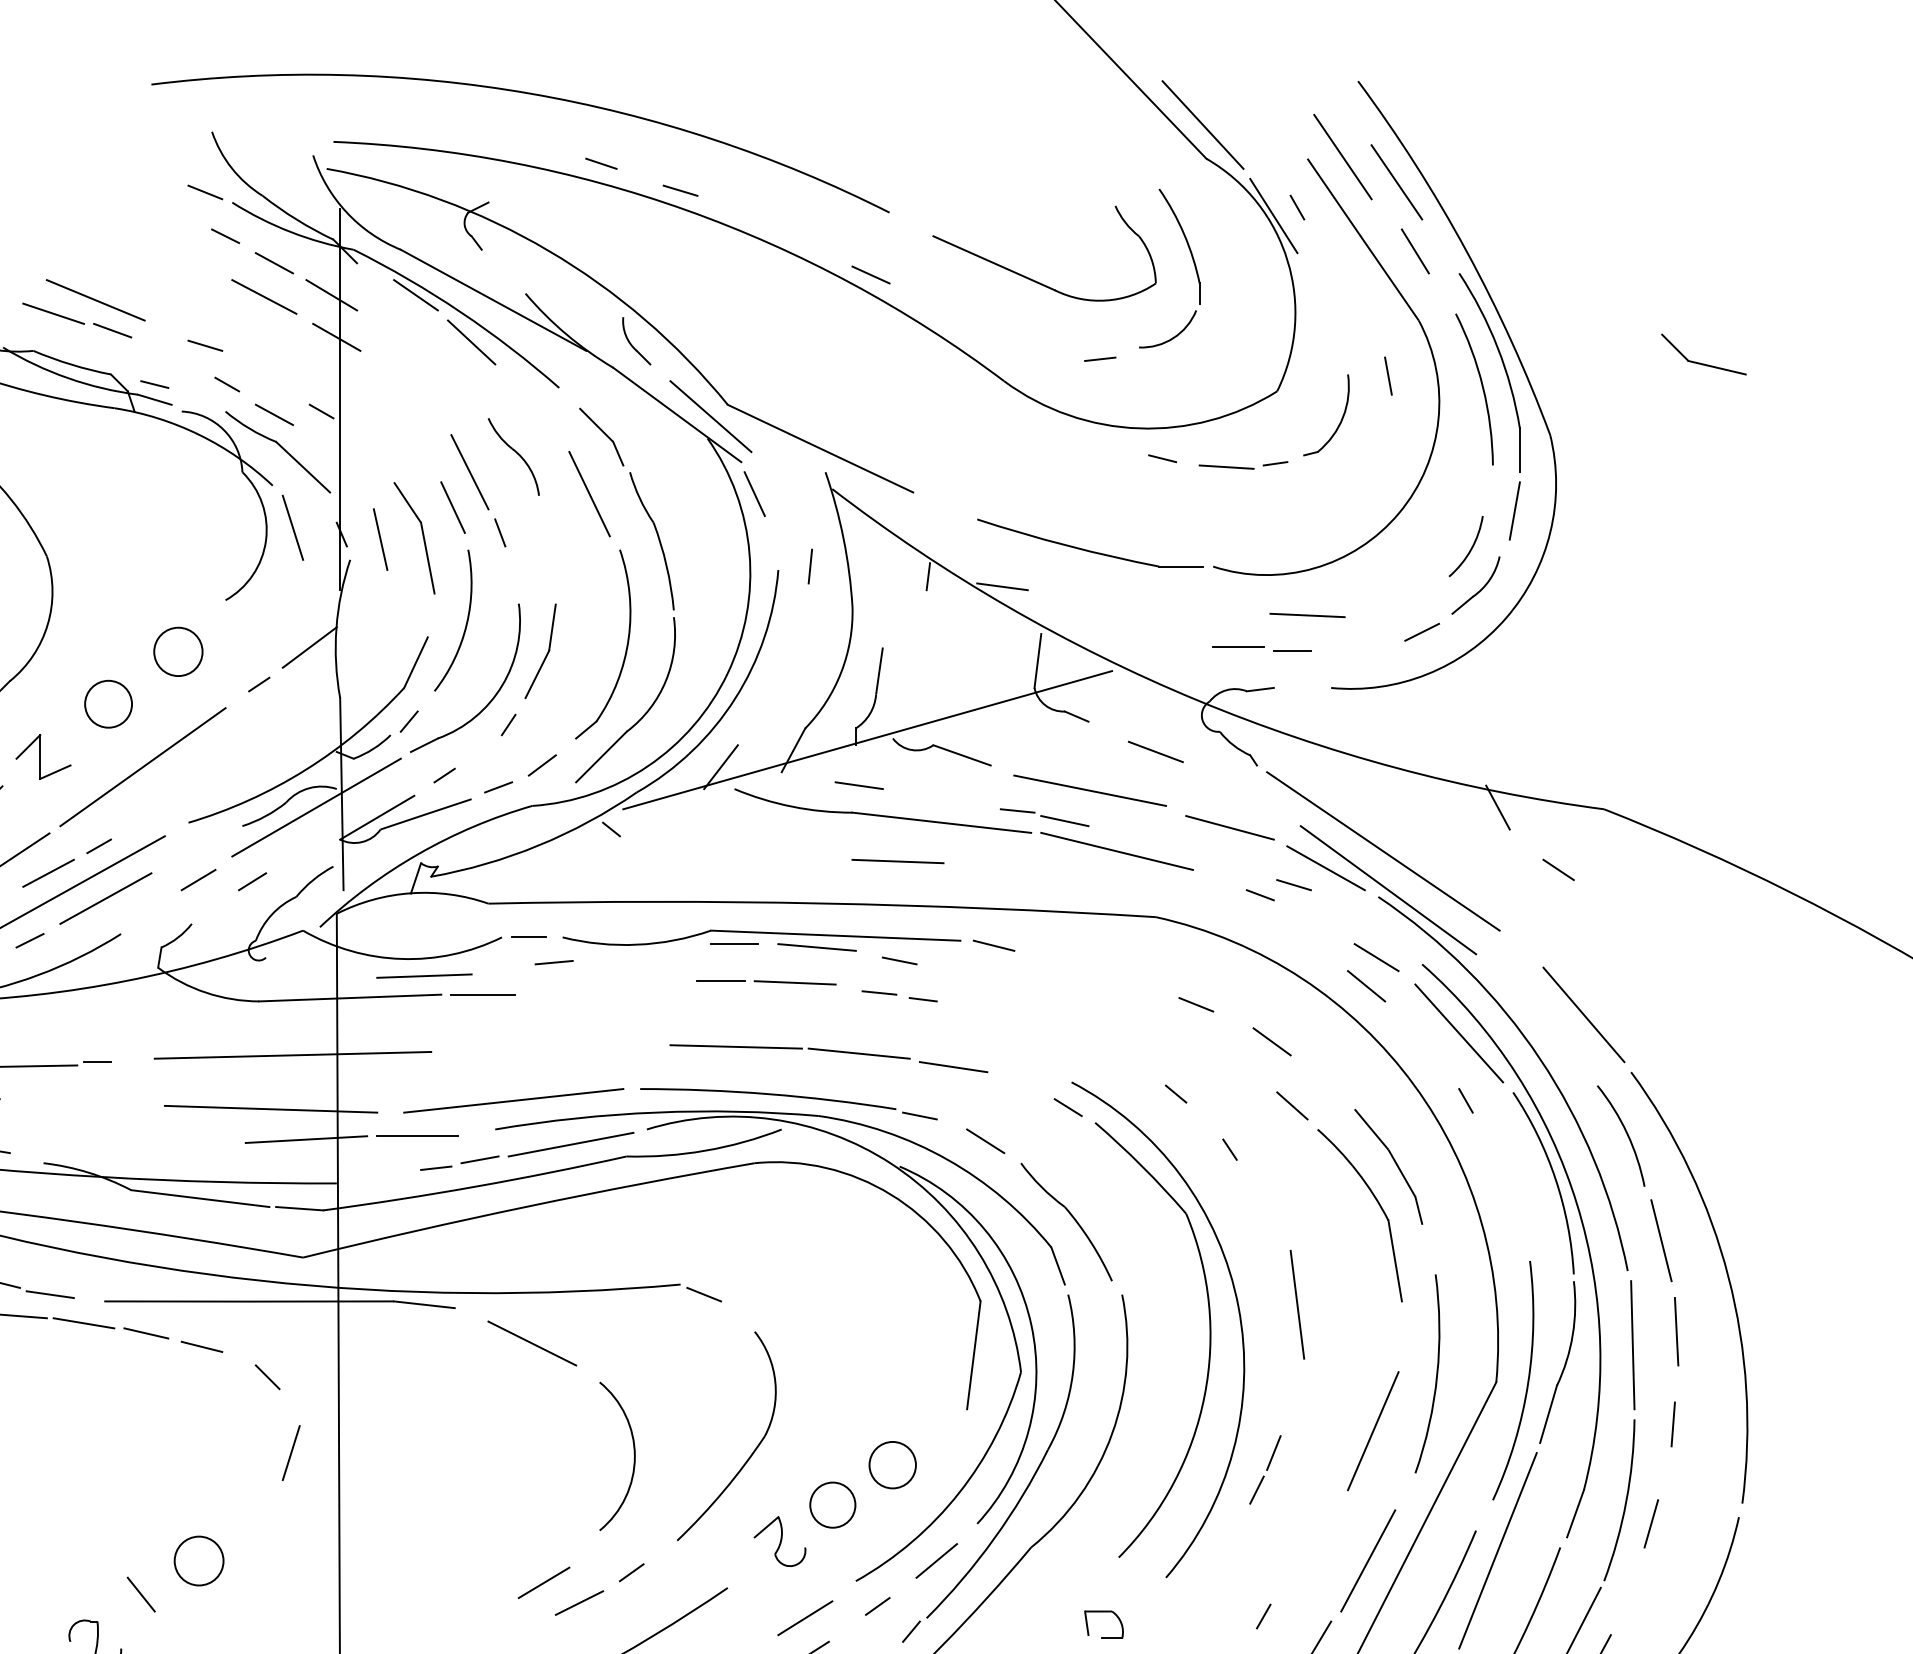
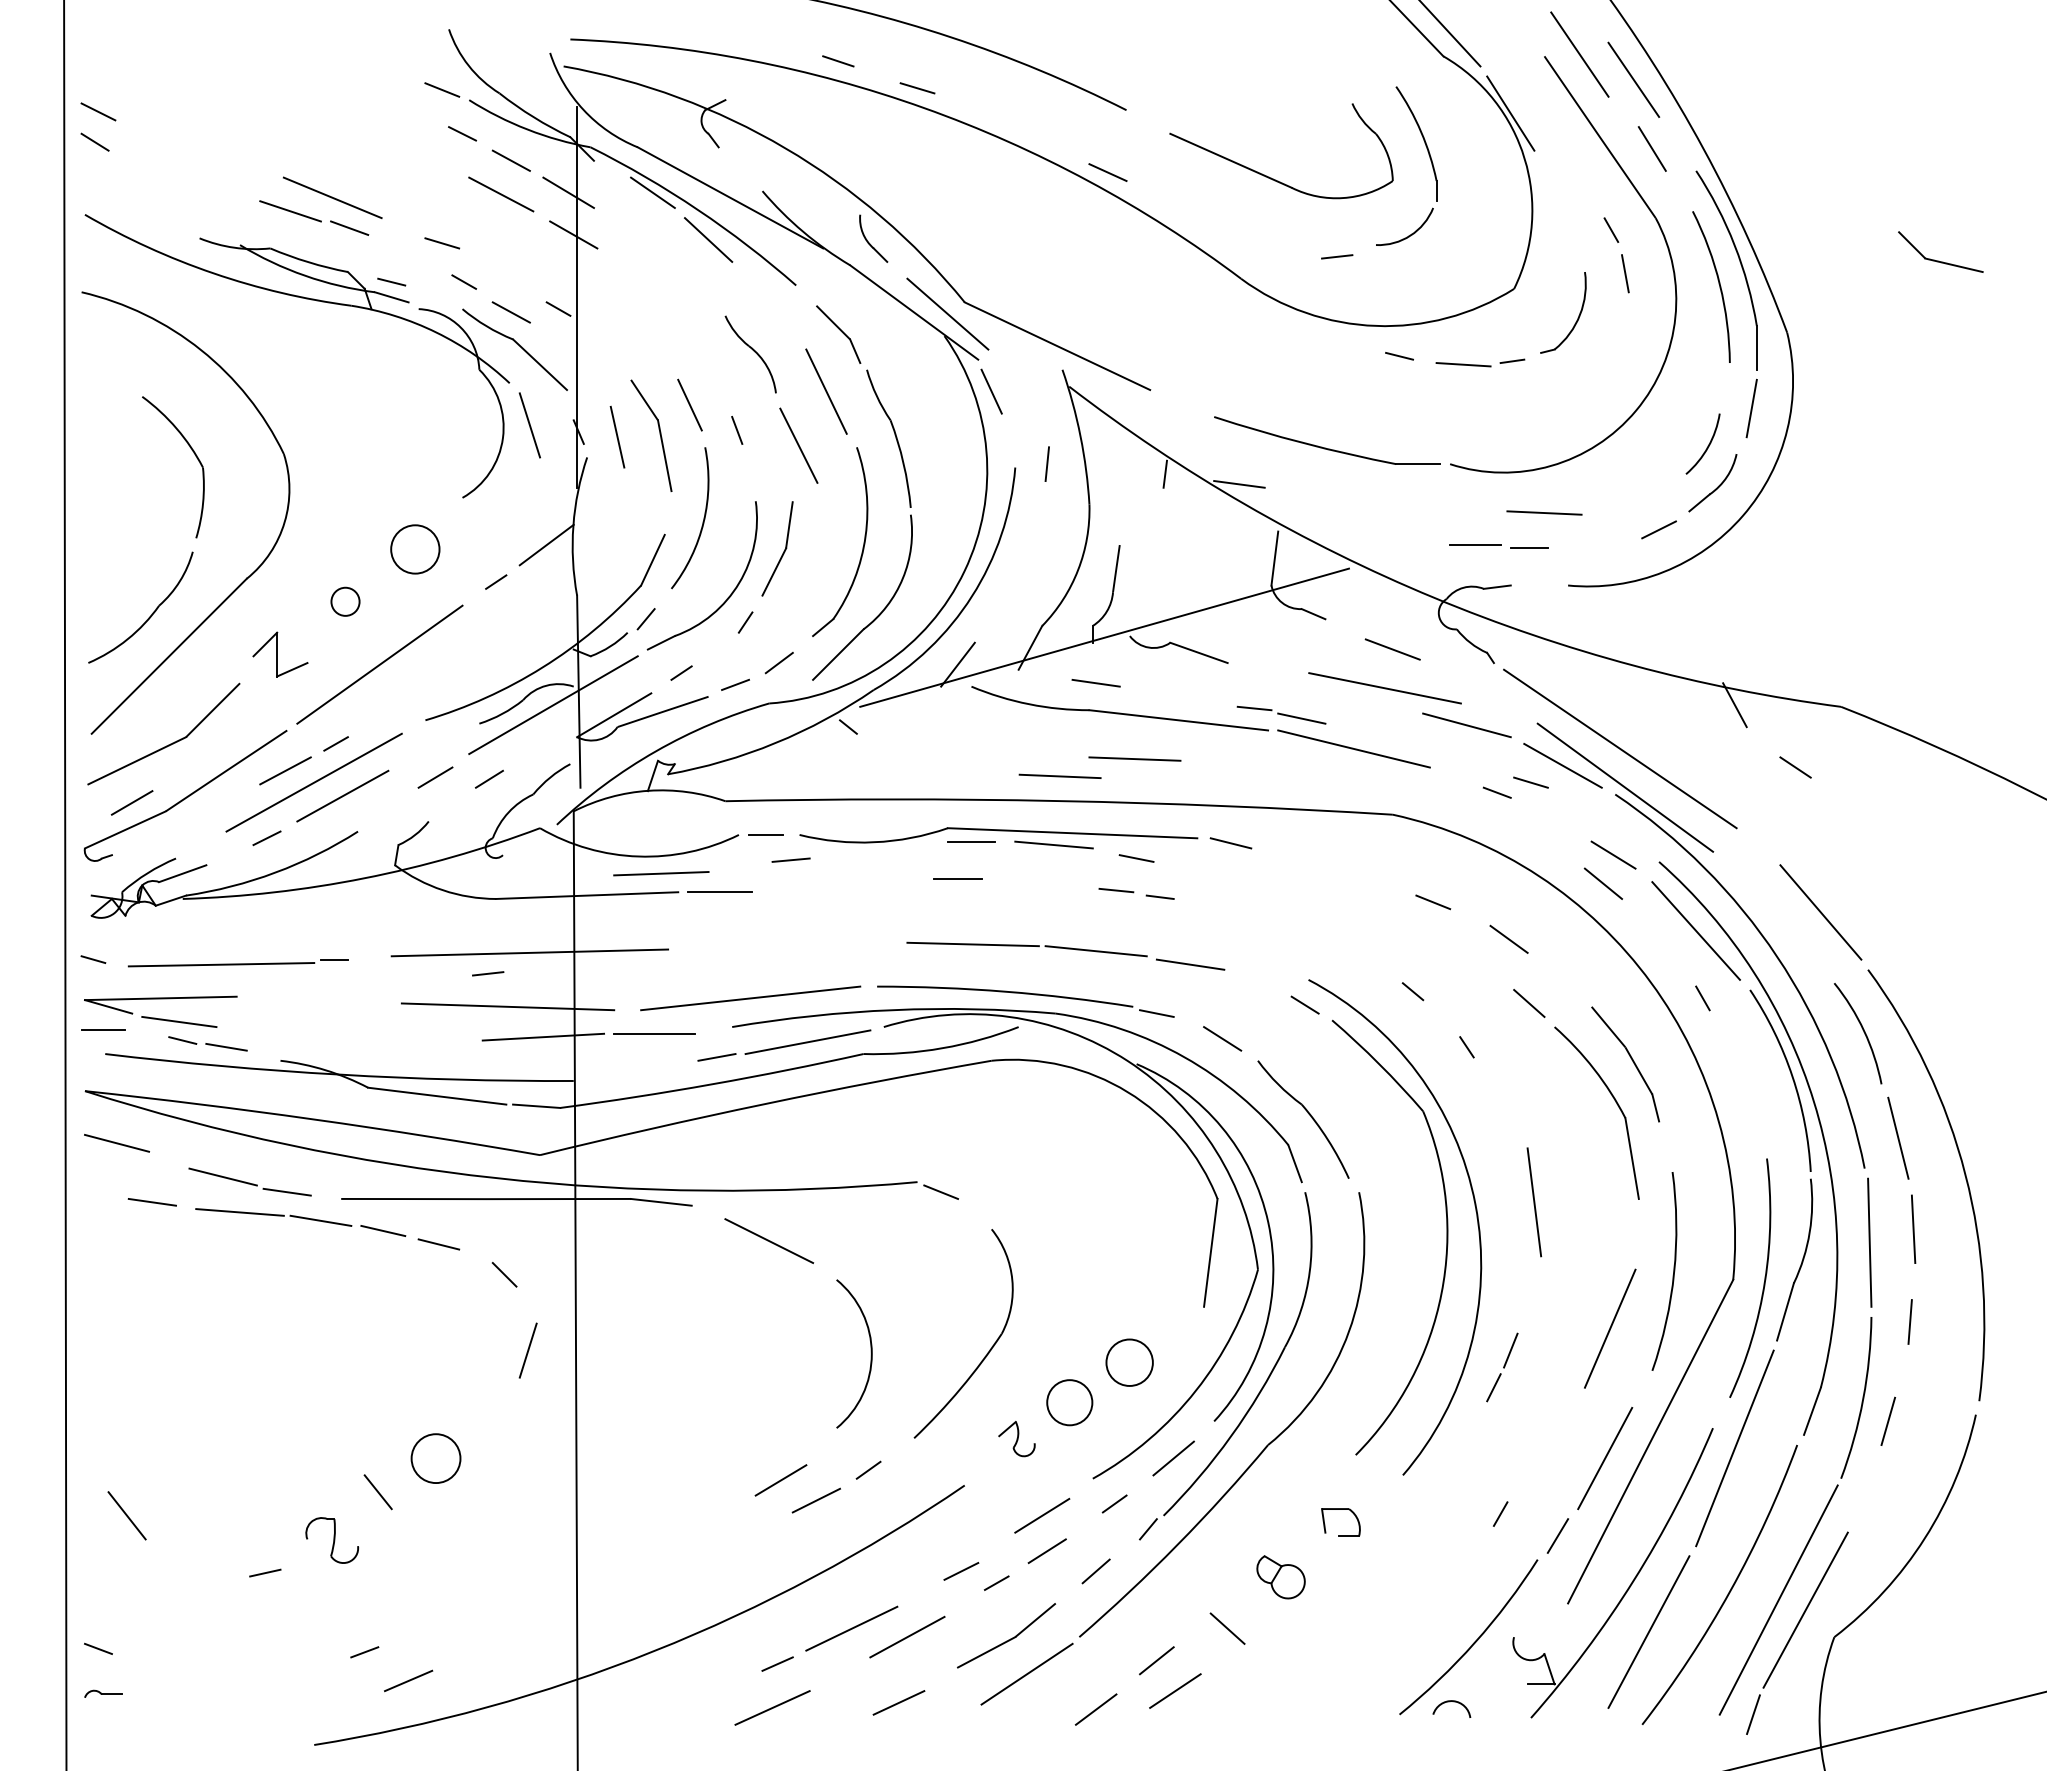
line: (1297, 206) -> (1611, 229), moved
line: (469, 471) -> (798, 445), moved
circle: (108, 703) -> (345, 601), size x0.6
line: (1089, 790) -> (1384, 688), moved
line: (794, 981) -> (1059, 775), moved
line: (436, 1167) -> (488, 973), moved
part: (779, 1540) -> (1016, 1438), size x0.7

